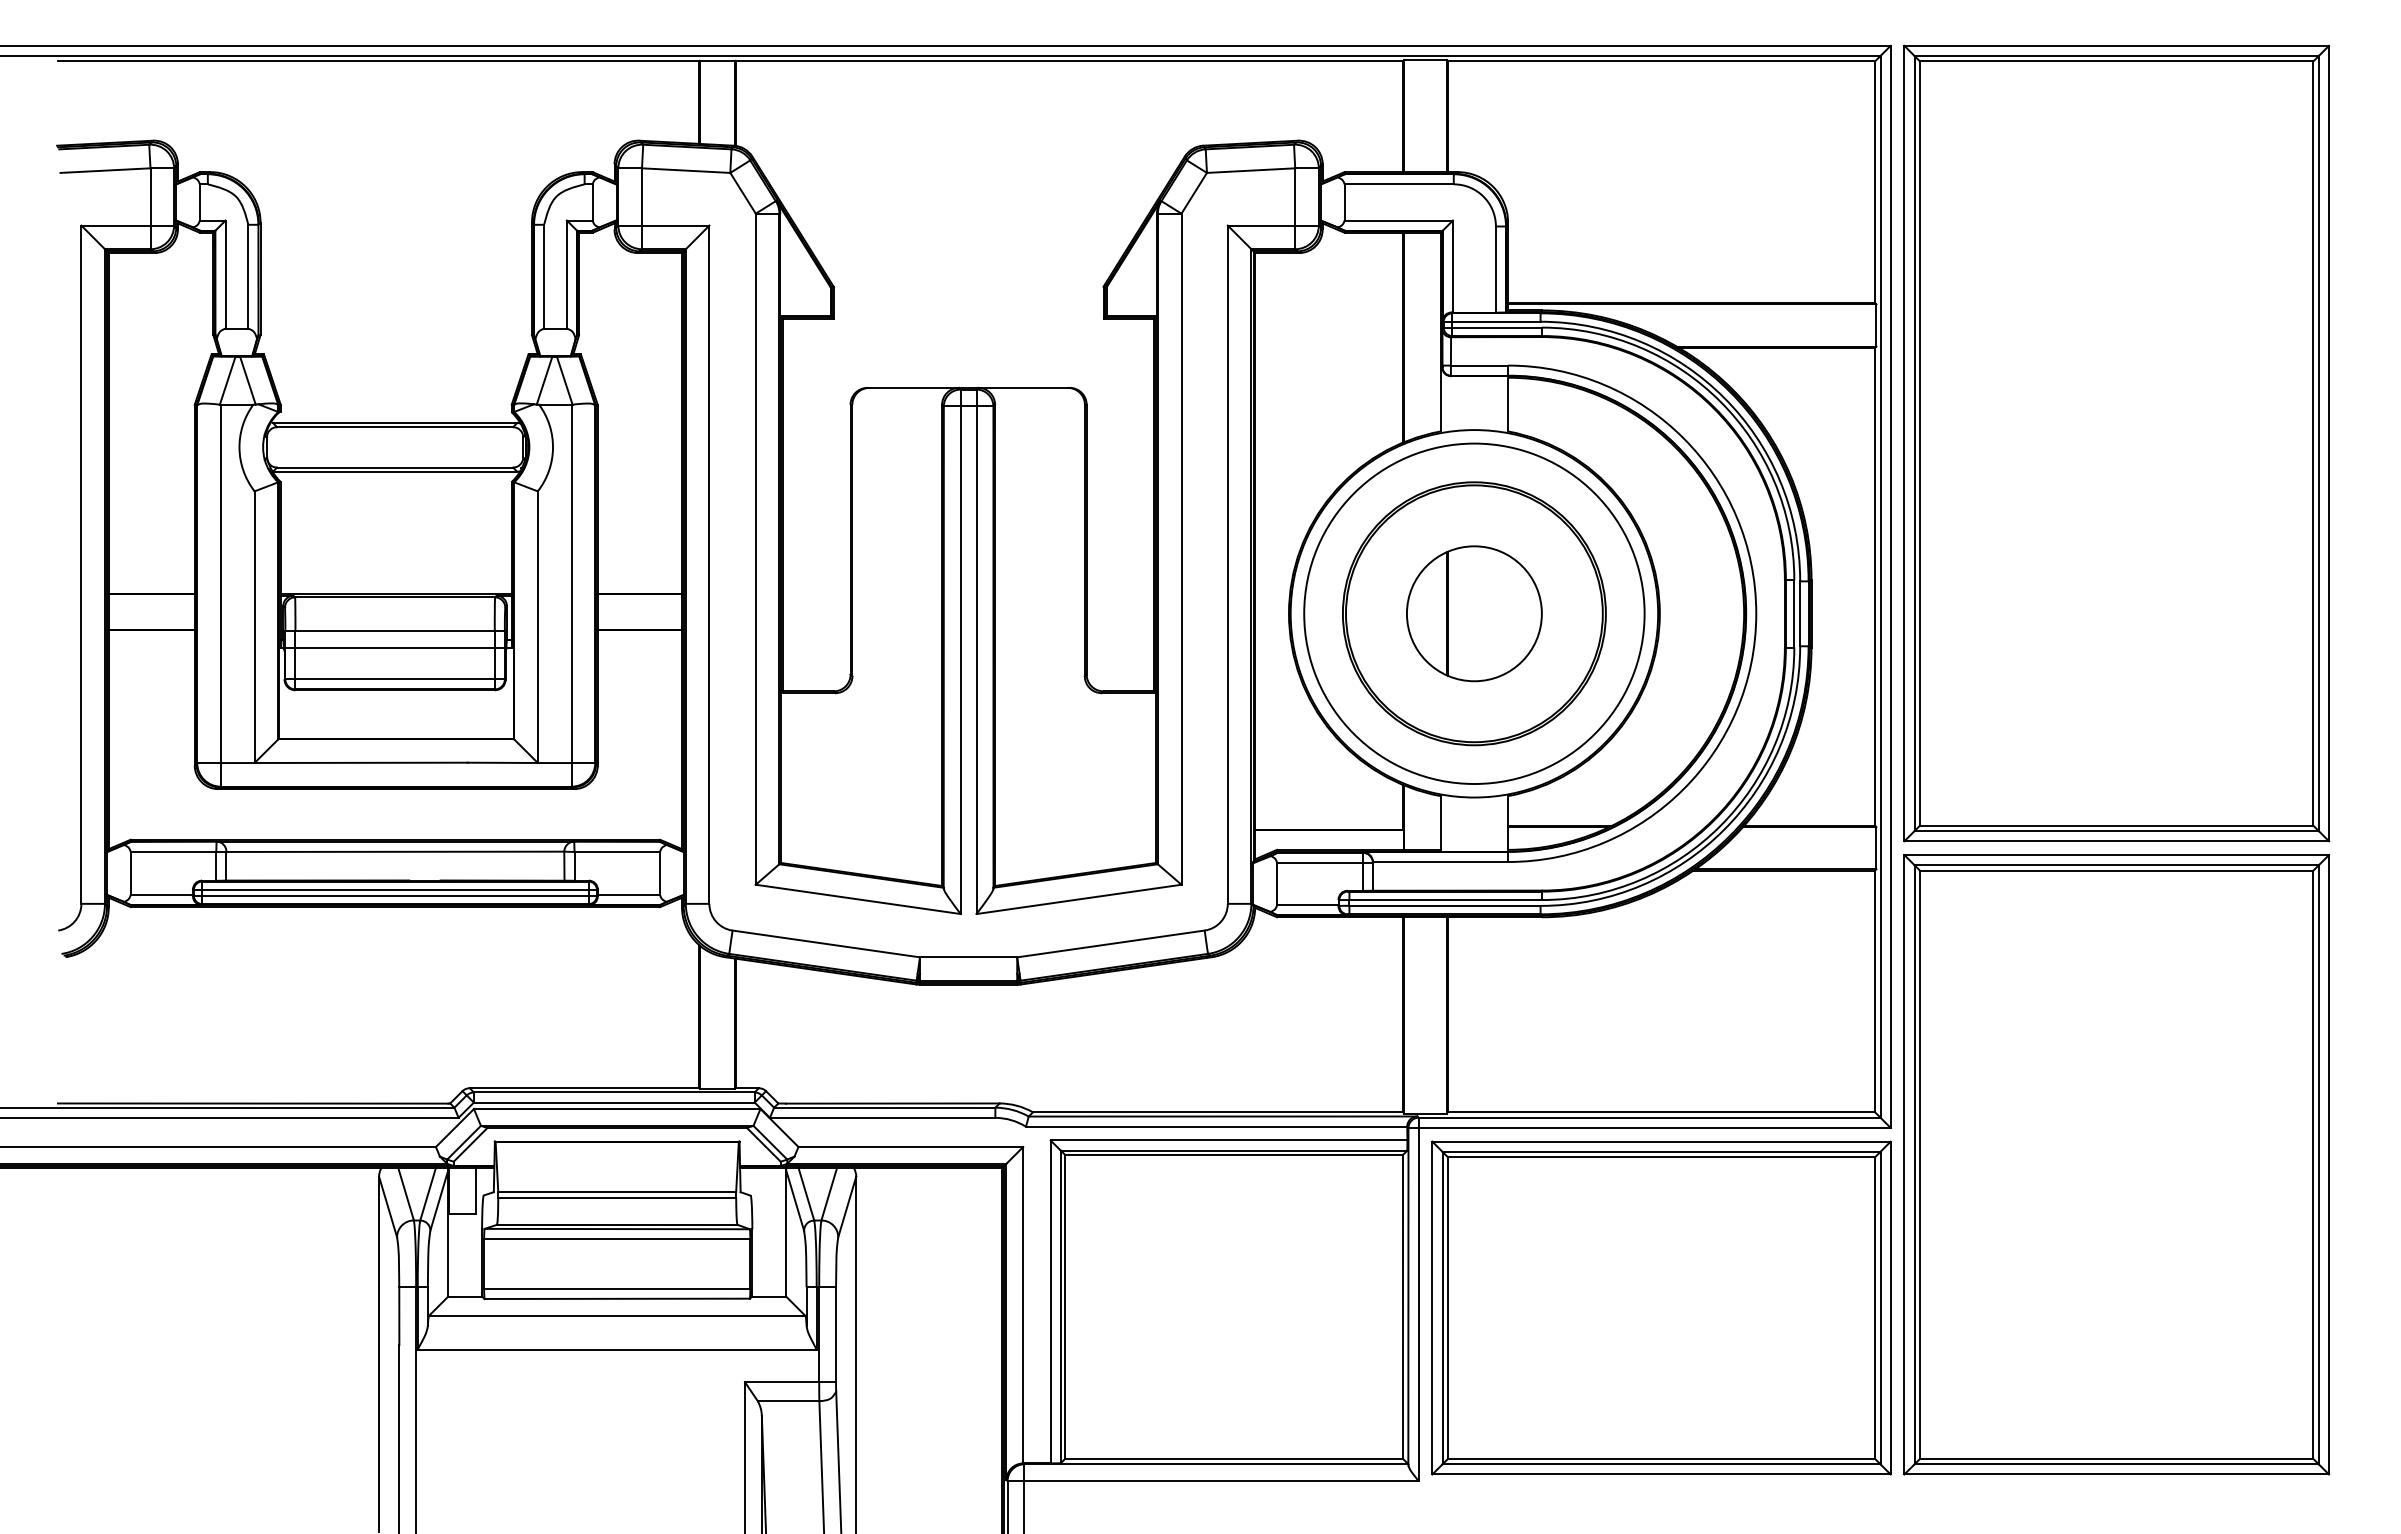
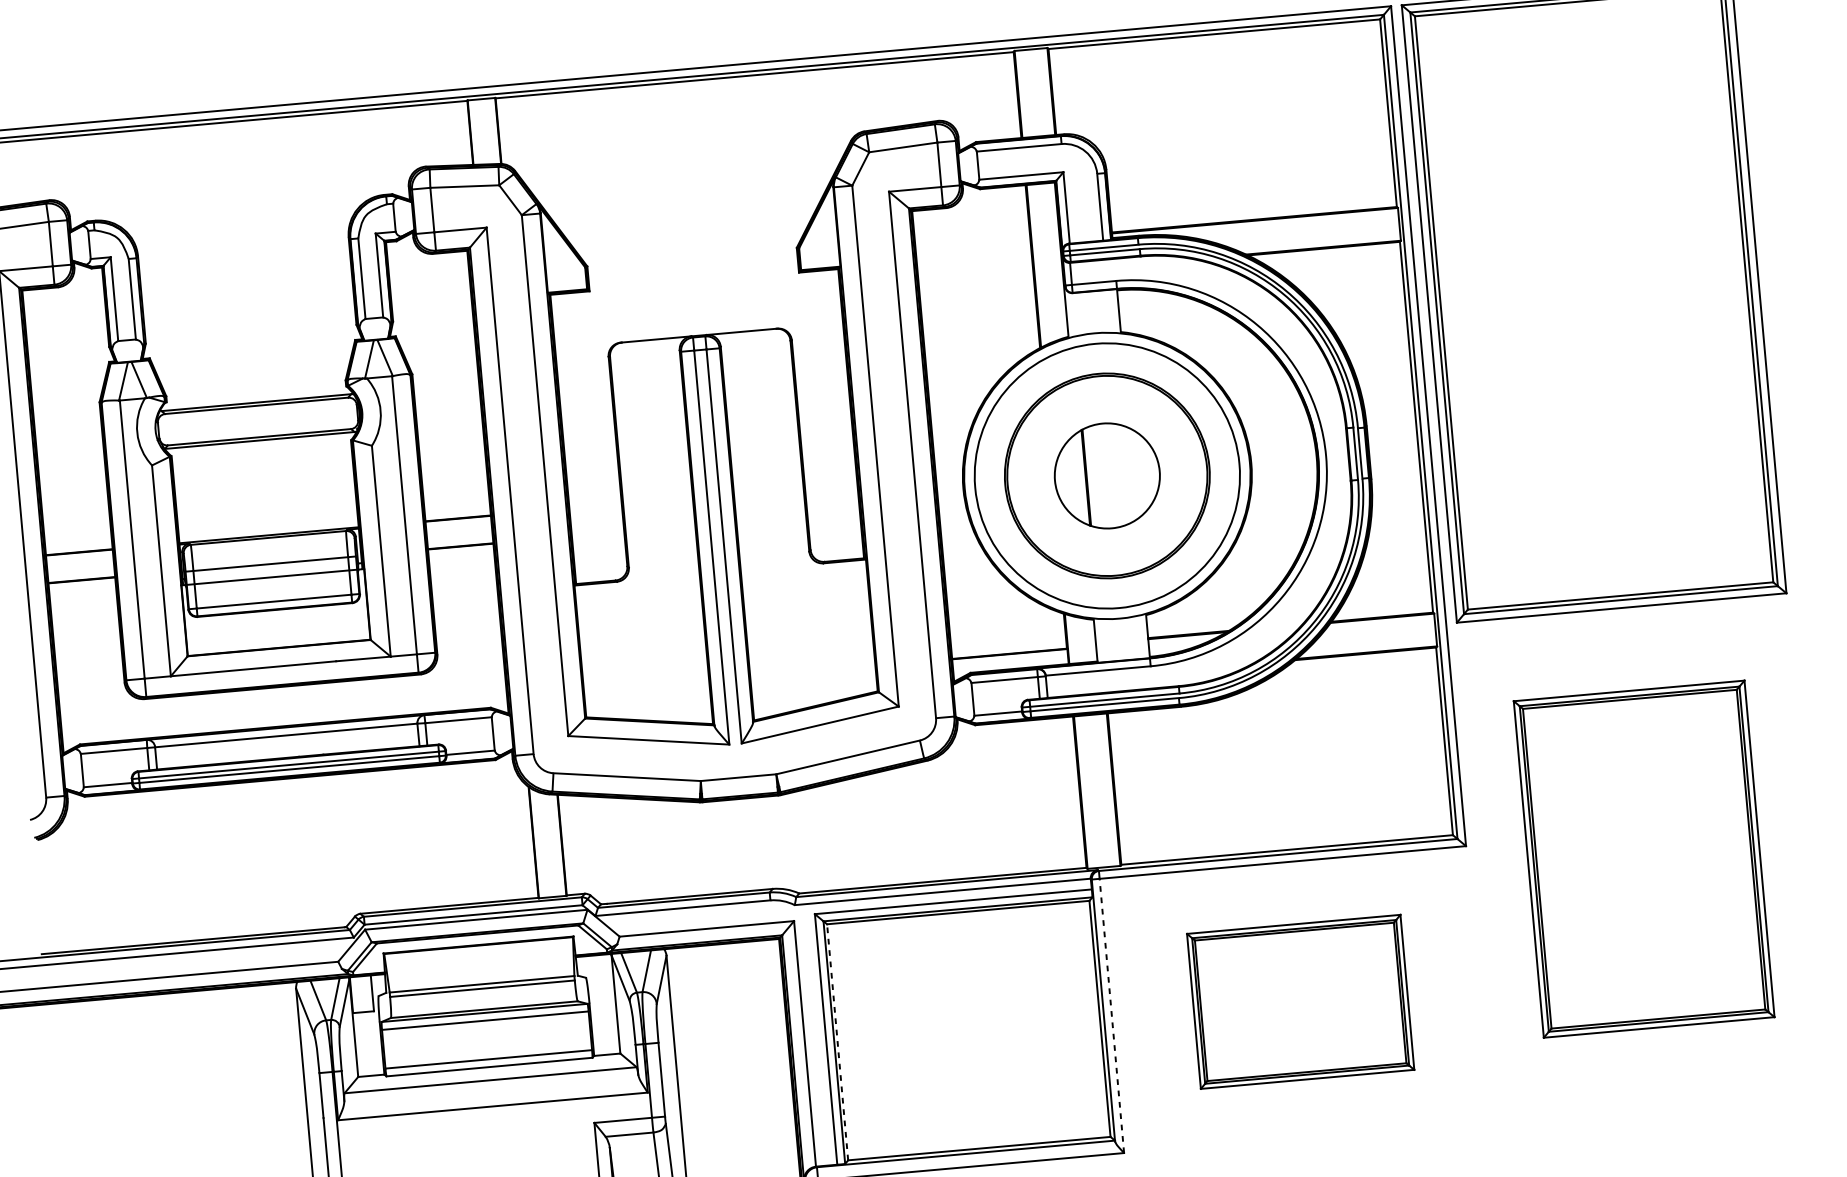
part: (2116, 1164) -> (1643, 858), size x0.7
line: (1418, 1304) -> (1111, 1015), solid -> dashed
line: (1065, 1306) -> (837, 1041), solid -> dashed
part: (1661, 1307) -> (1300, 1001), size x0.6

